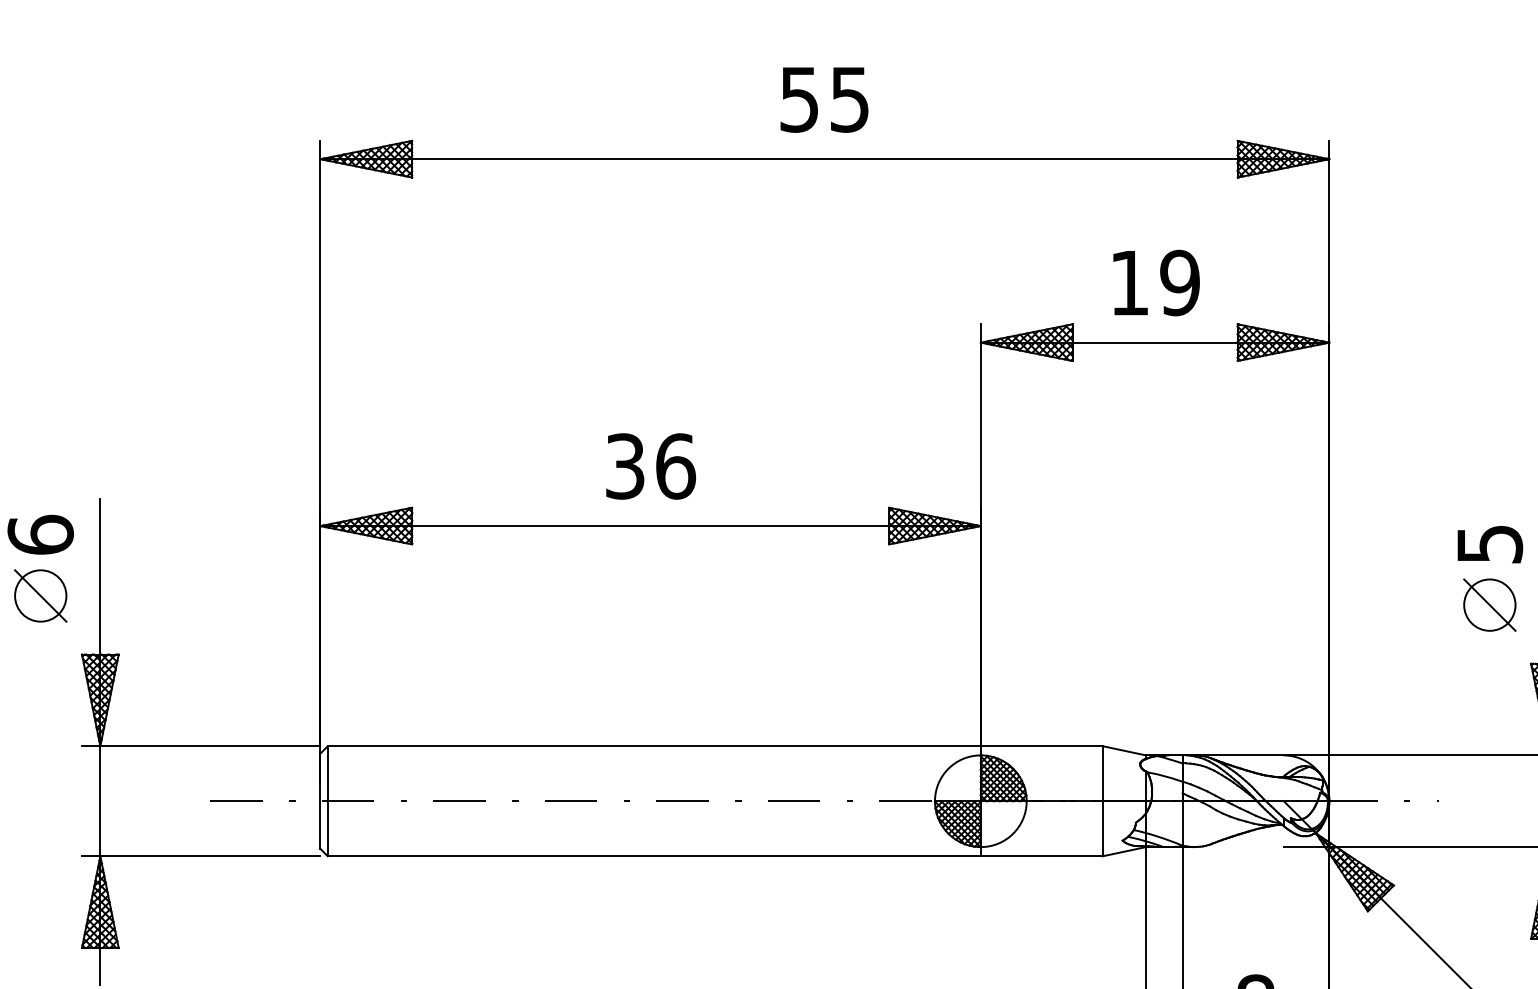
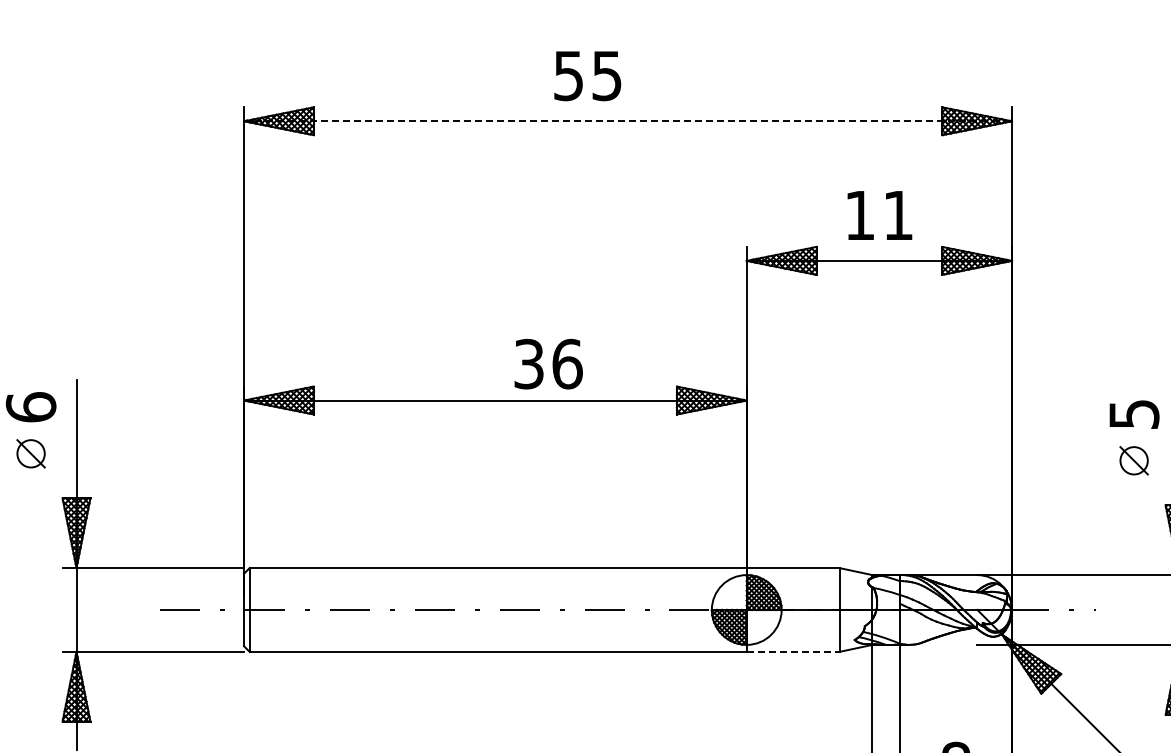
text: (824, 100) -> (587, 76), moved
line: (825, 159) -> (628, 121), solid -> dashed
text: (1180, 282) -> (898, 215), 19 -> 11
text: (650, 465) -> (548, 363), moved
part: (39, 595) -> (30, 453), size x0.7
part: (1488, 604) -> (1133, 460), size x0.7
line: (1042, 855) -> (793, 651), solid -> dashed

